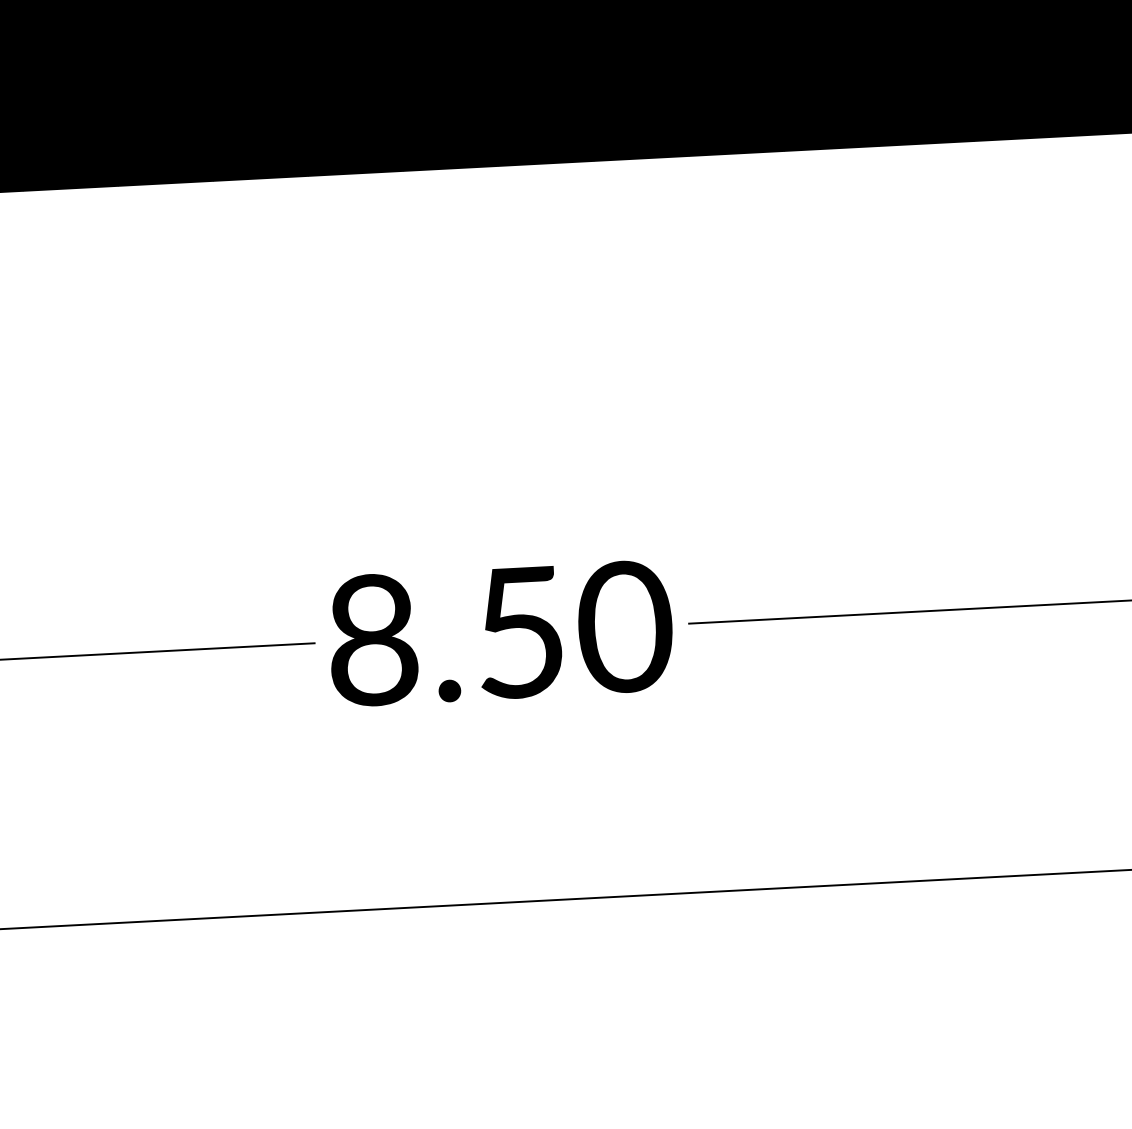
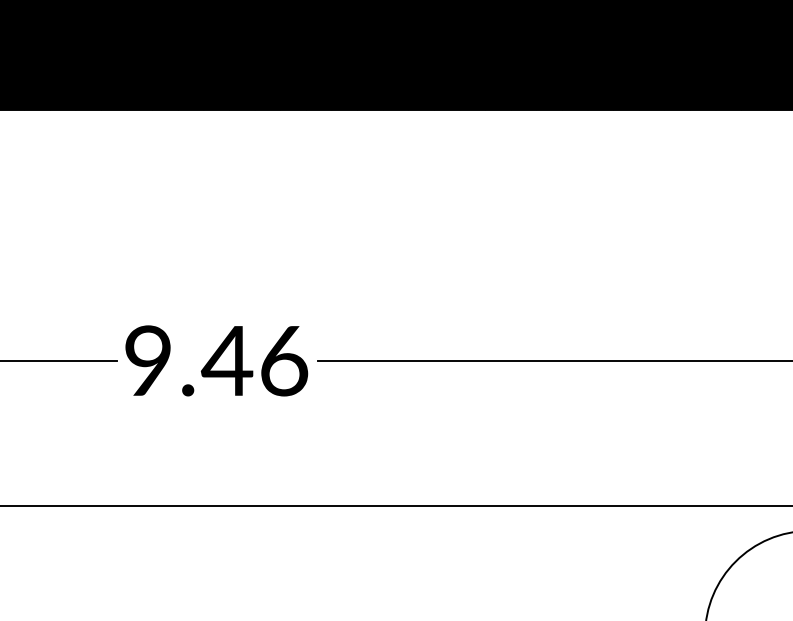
text: (501, 632) -> (217, 360), 8.50 -> 9.46

